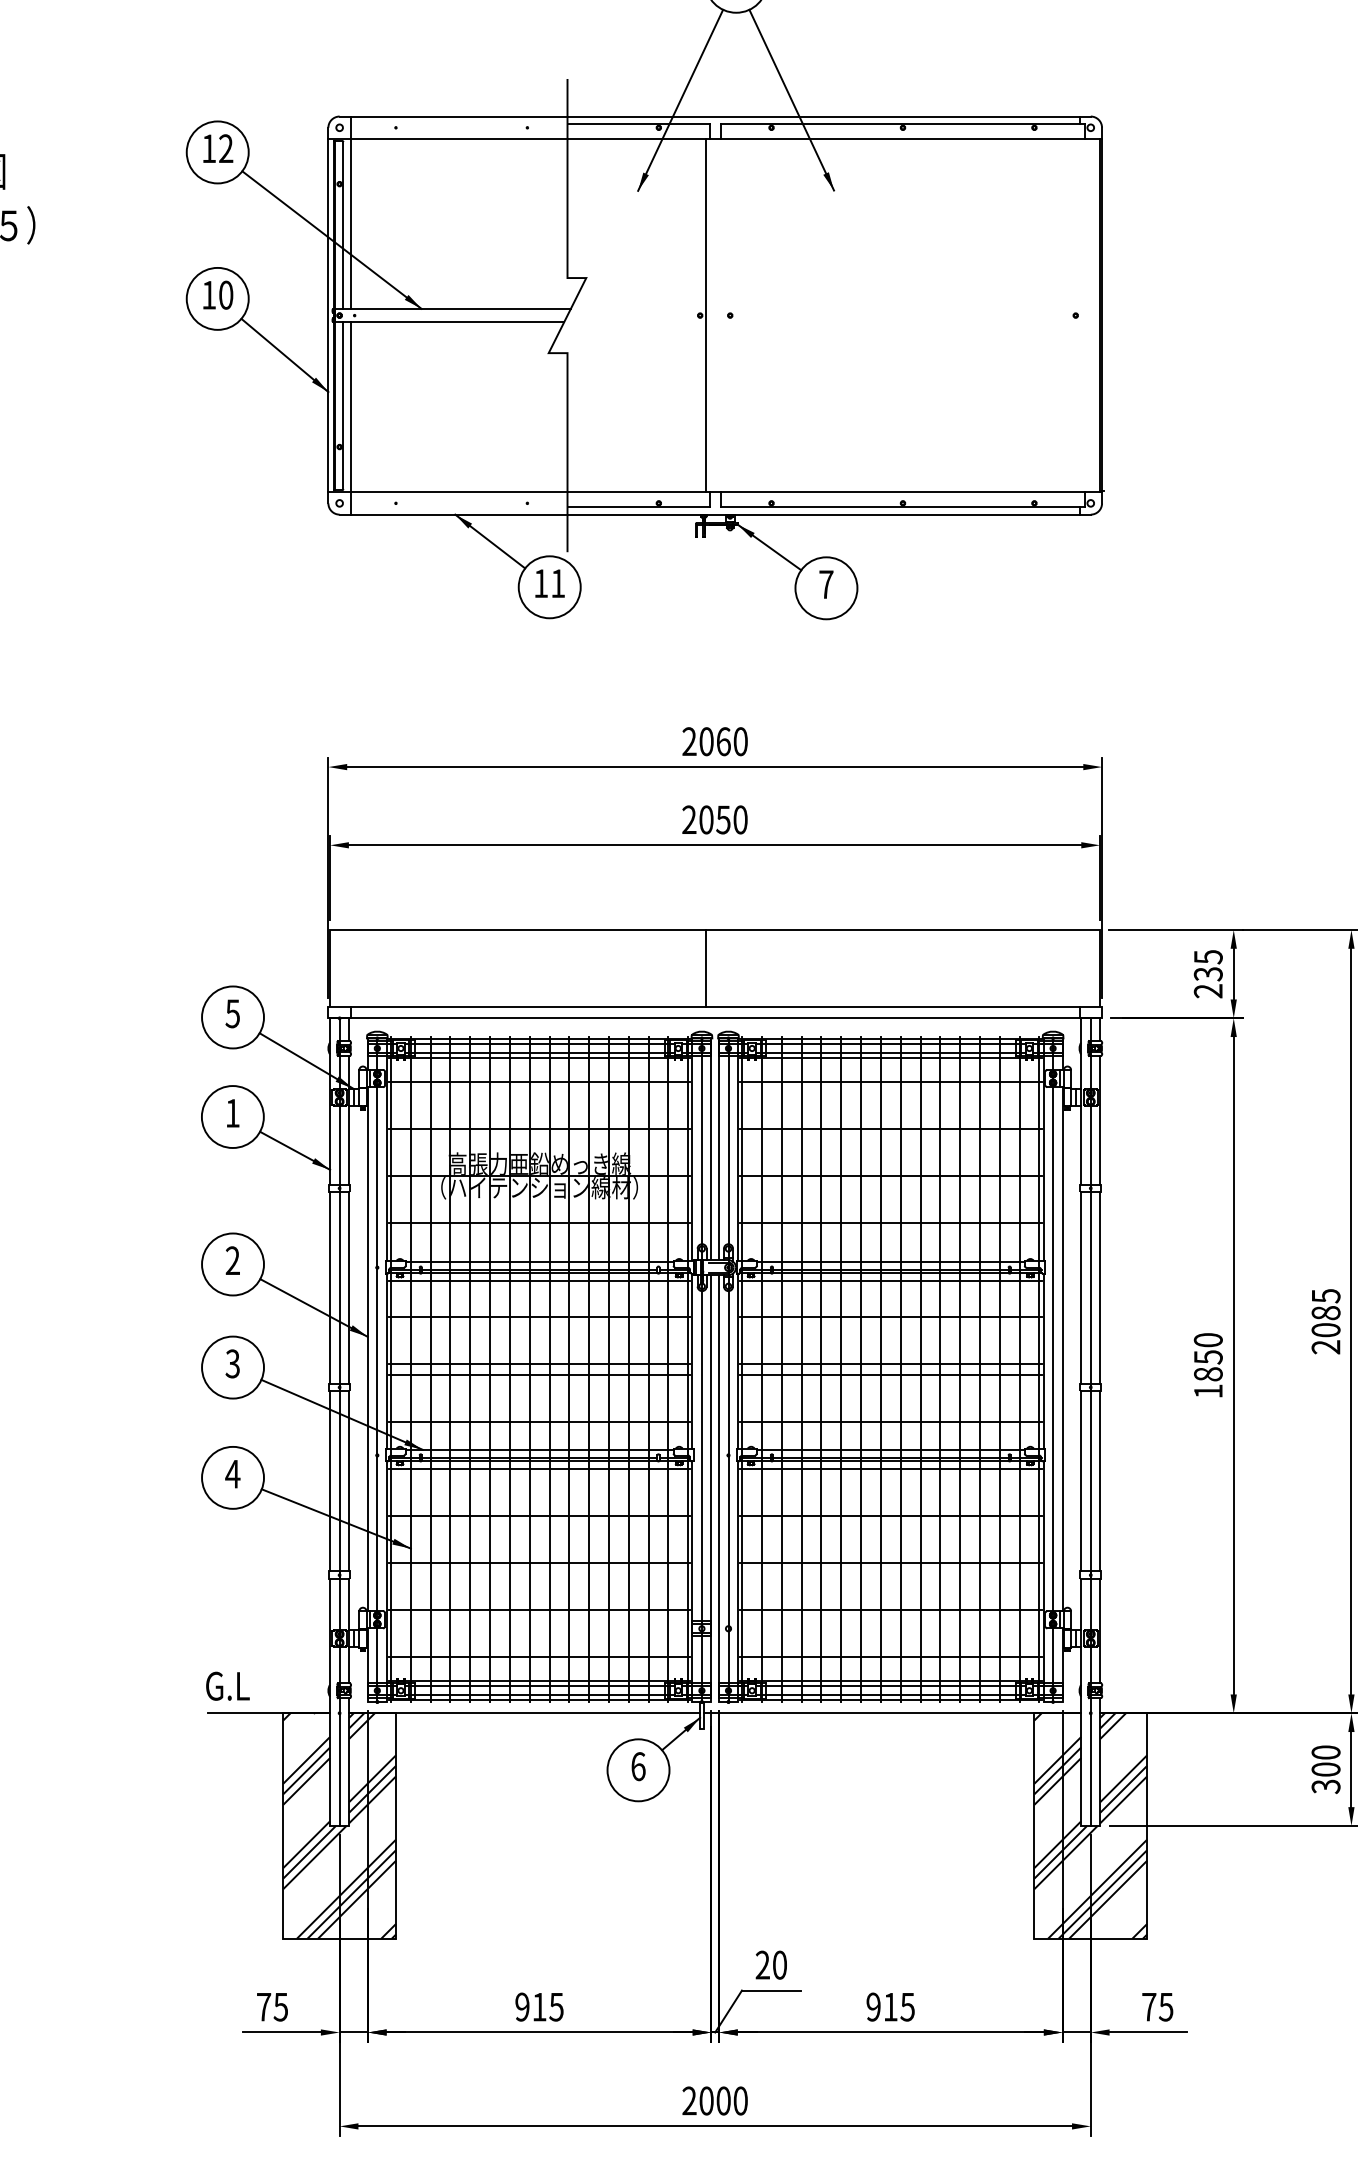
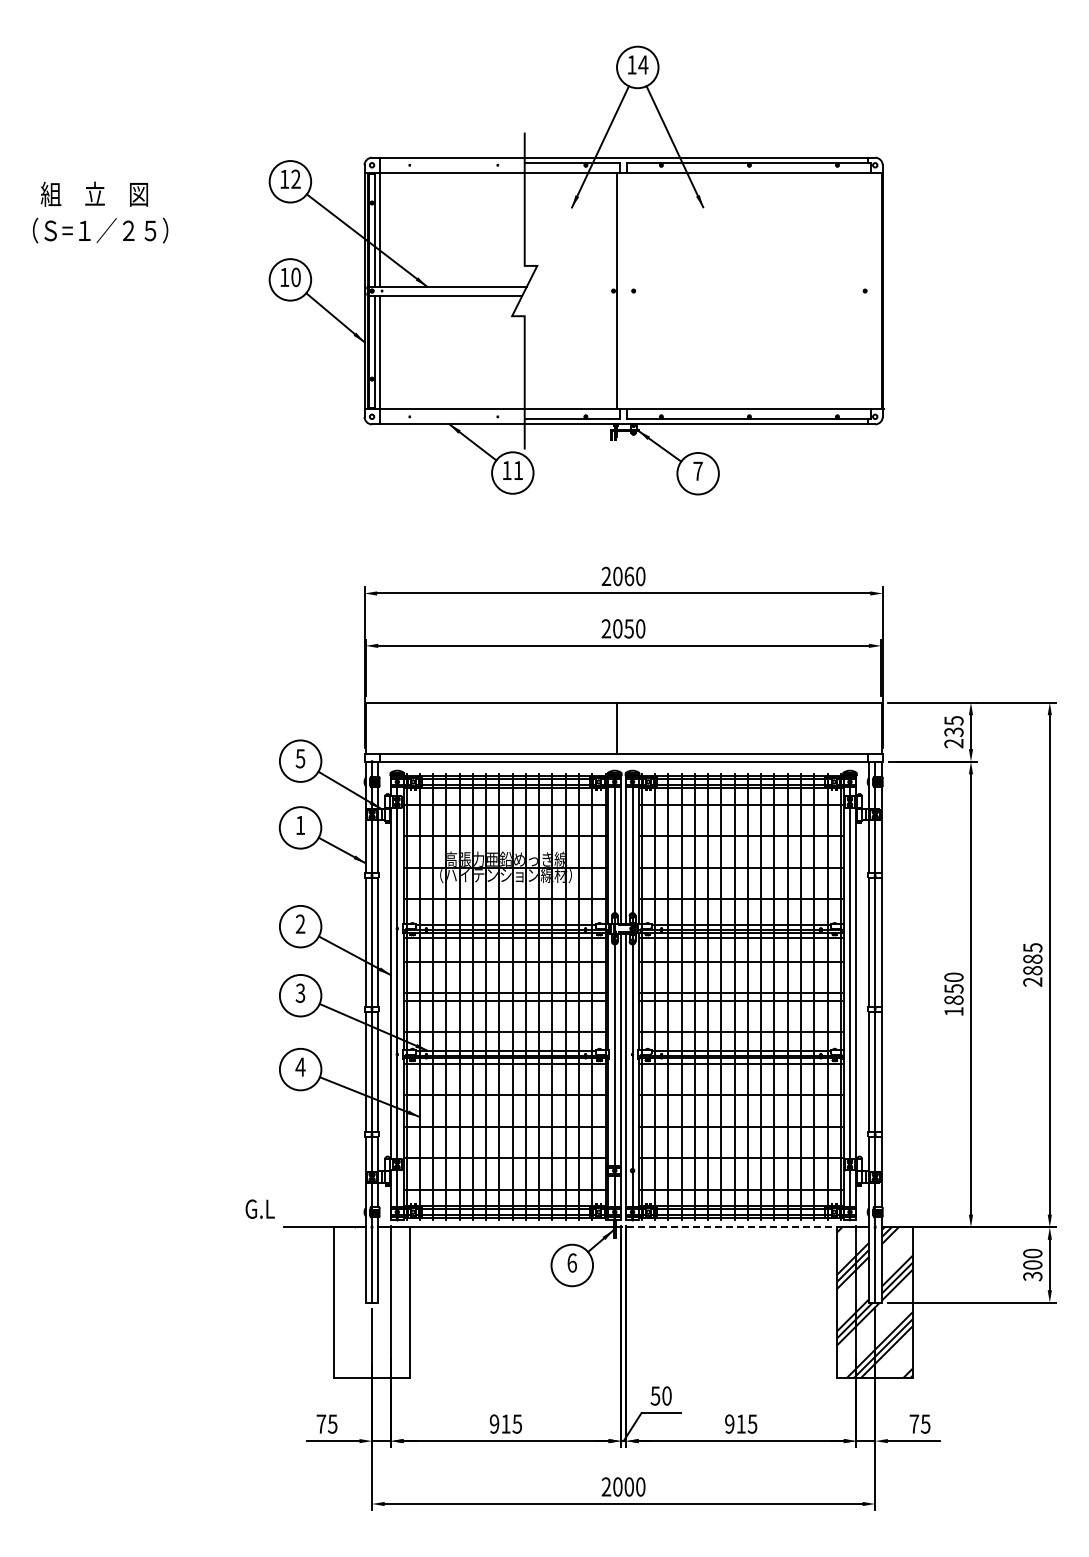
text: (1325, 1329) -> (1032, 970), 2085 -> 2885
text: (226, 1685) -> (259, 1208), moved
line: (892, 1713) -> (742, 1227), solid -> dashed
hatch: (338, 1825) -> (371, 1302), removed
text: (762, 1964) -> (655, 1395), 20 -> 50

